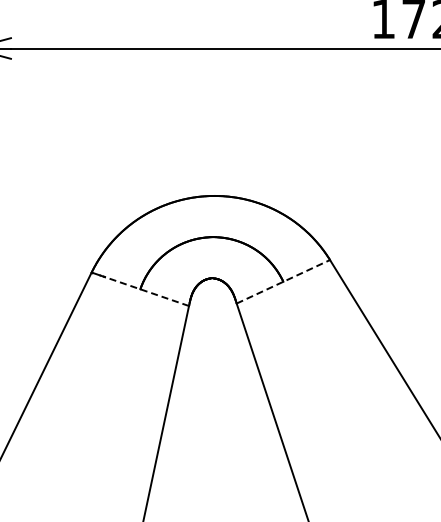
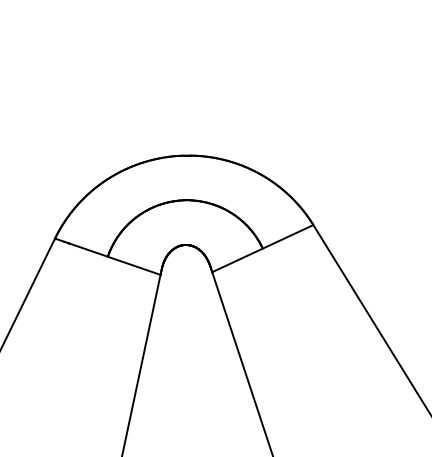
line: (283, 281) -> (262, 248), dashed -> solid
line: (146, 291) -> (114, 259), dashed -> solid

